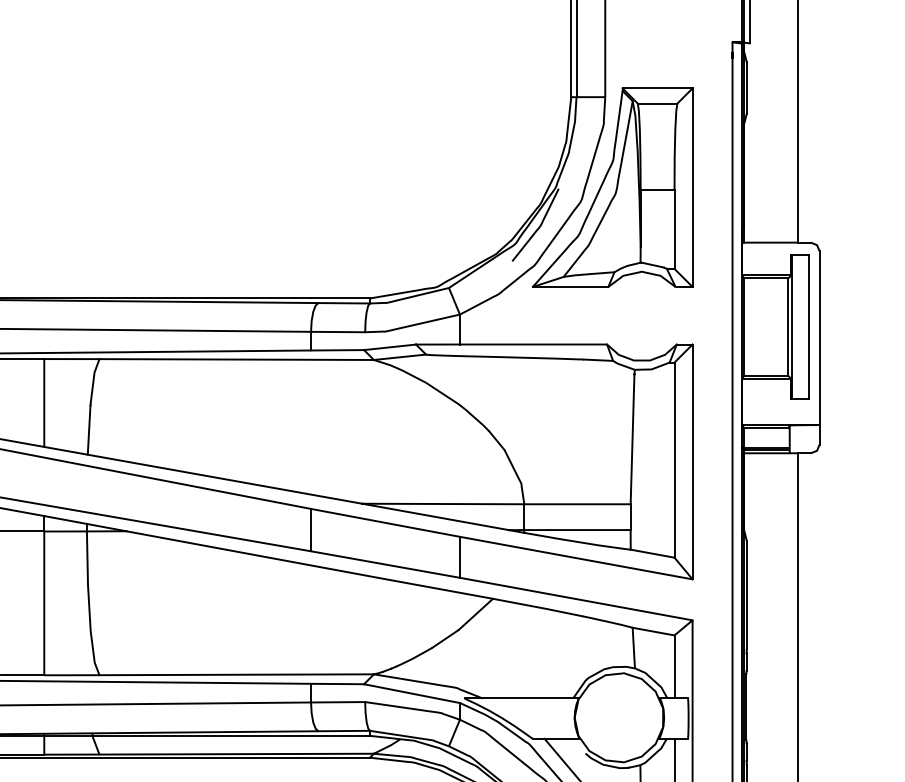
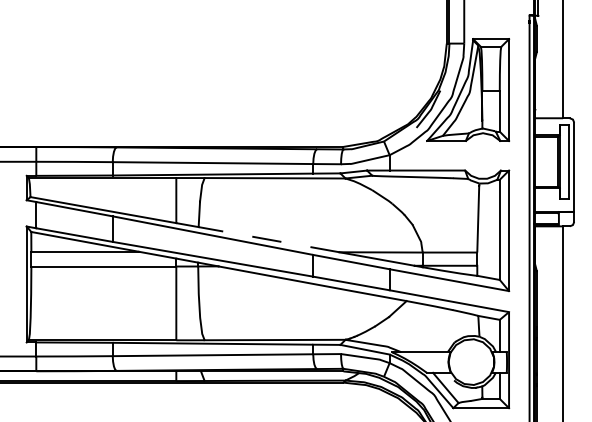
line: (225, 478) -> (269, 239), solid -> dashed

